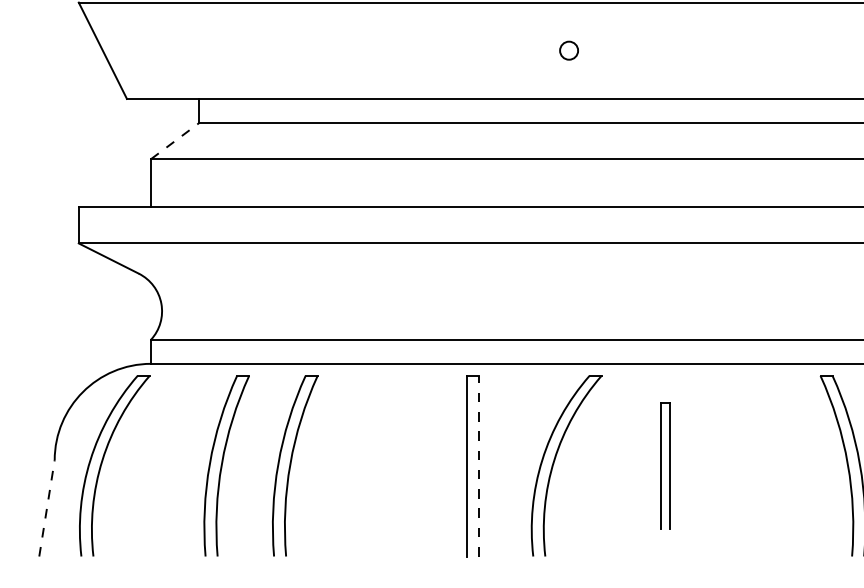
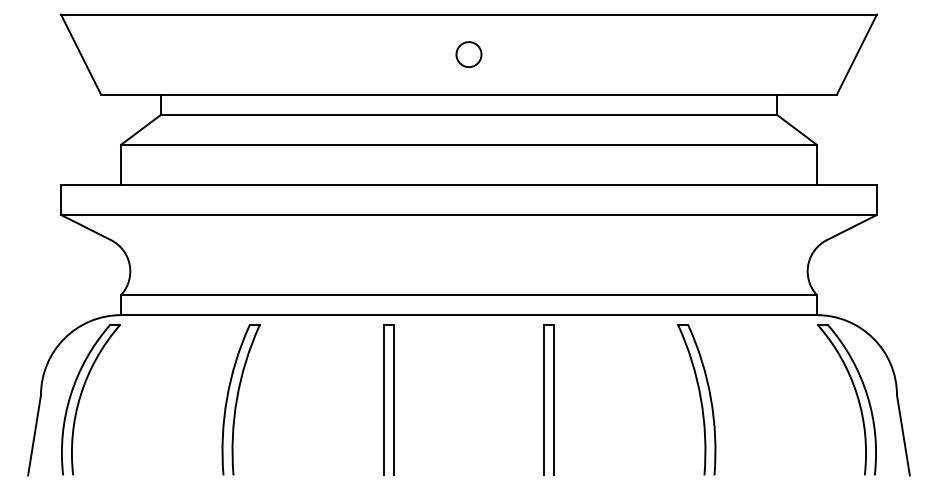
circle: (568, 50) -> (468, 54), size x1.67
line: (175, 140) -> (141, 129), dashed -> solid
part: (555, 461) -> (457, 396), removed
part: (225, 465) -> (183, 399), removed
line: (478, 465) -> (393, 399), dashed -> solid
part: (664, 465) -> (548, 399), size x1.43
line: (46, 508) -> (34, 435), dashed -> solid

